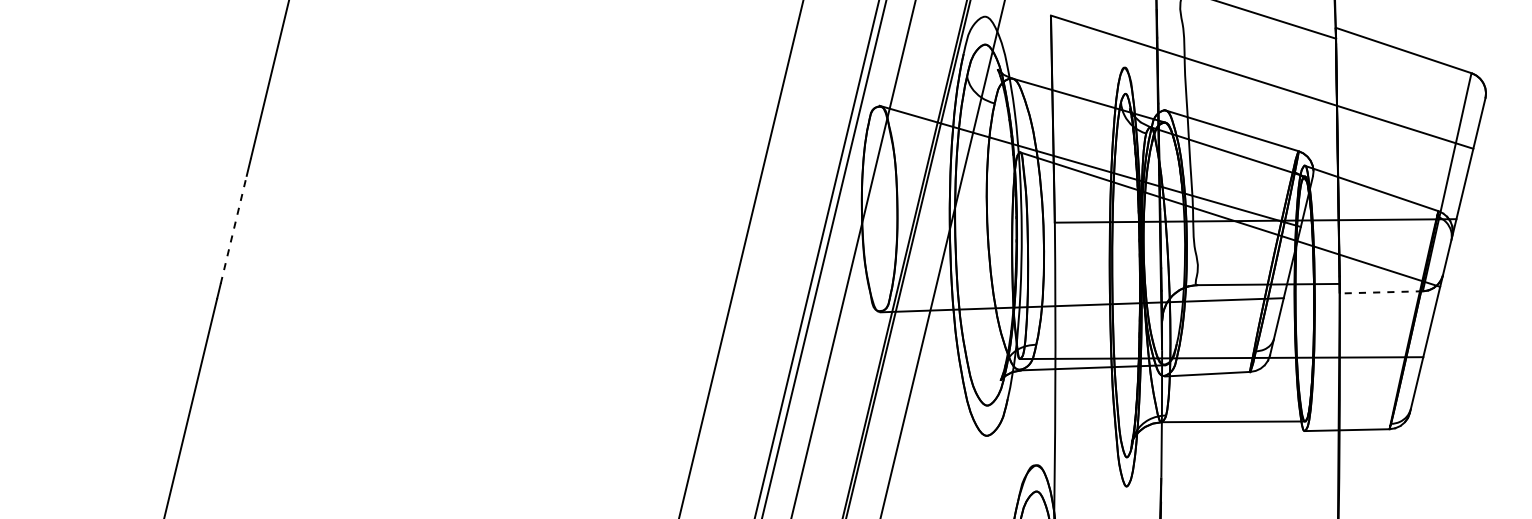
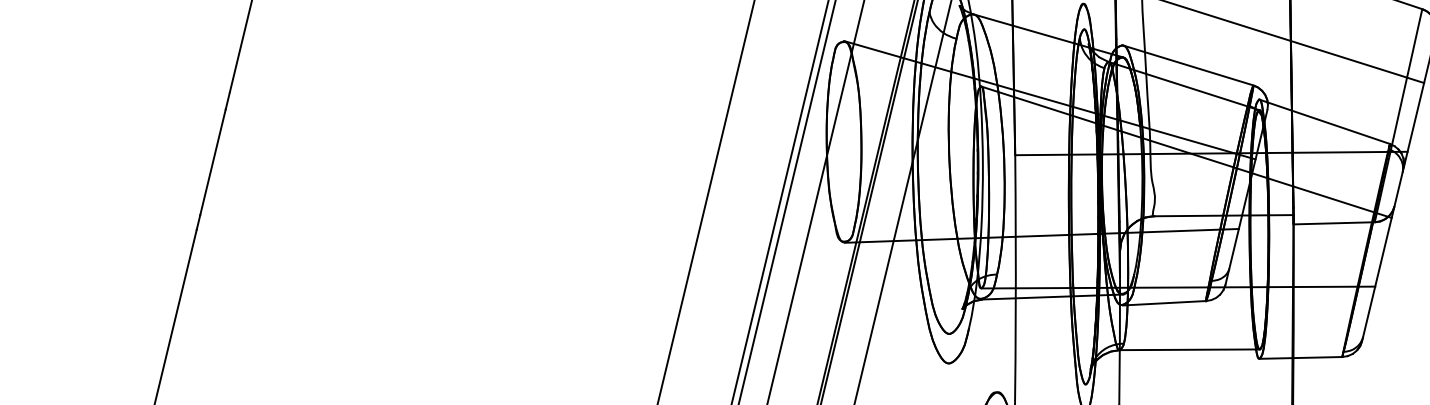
line: (233, 229) -> (212, 161), dashed -> solid
line: (1381, 292) -> (1334, 223), dashed -> solid

